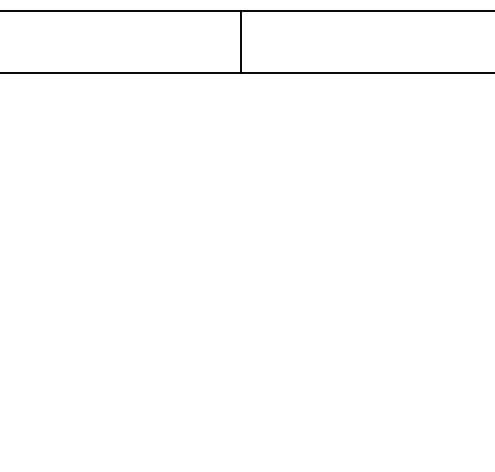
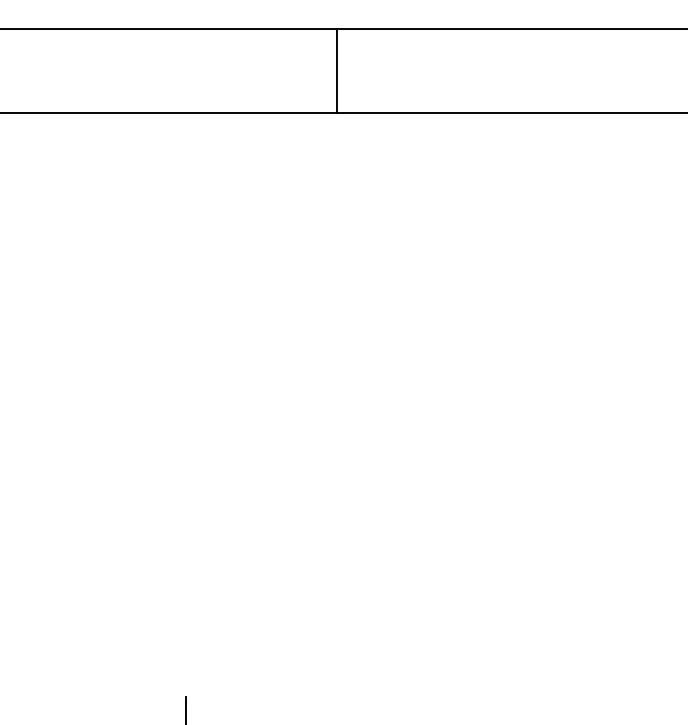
line: (241, 42) -> (337, 71), moved

